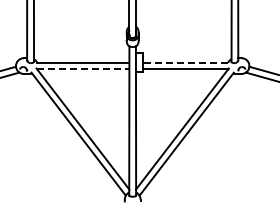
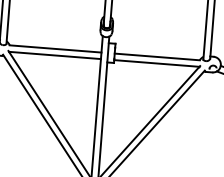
line: (185, 62) -> (157, 56), dashed -> solid
line: (83, 69) -> (55, 55), dashed -> solid

